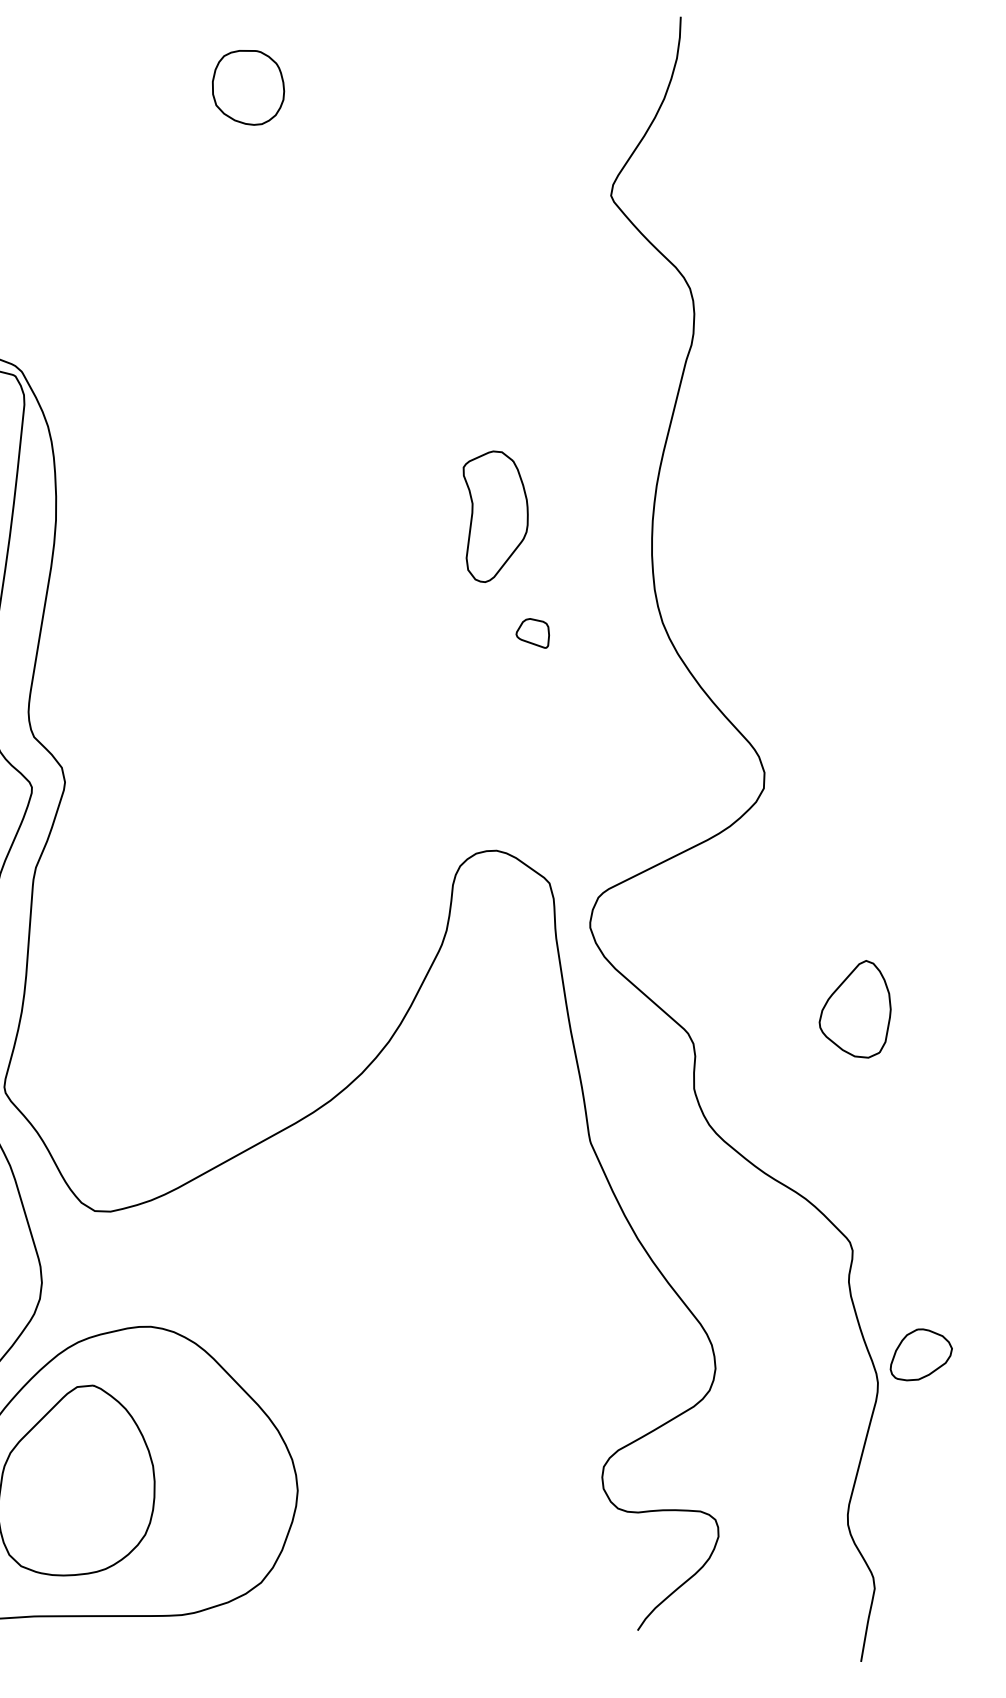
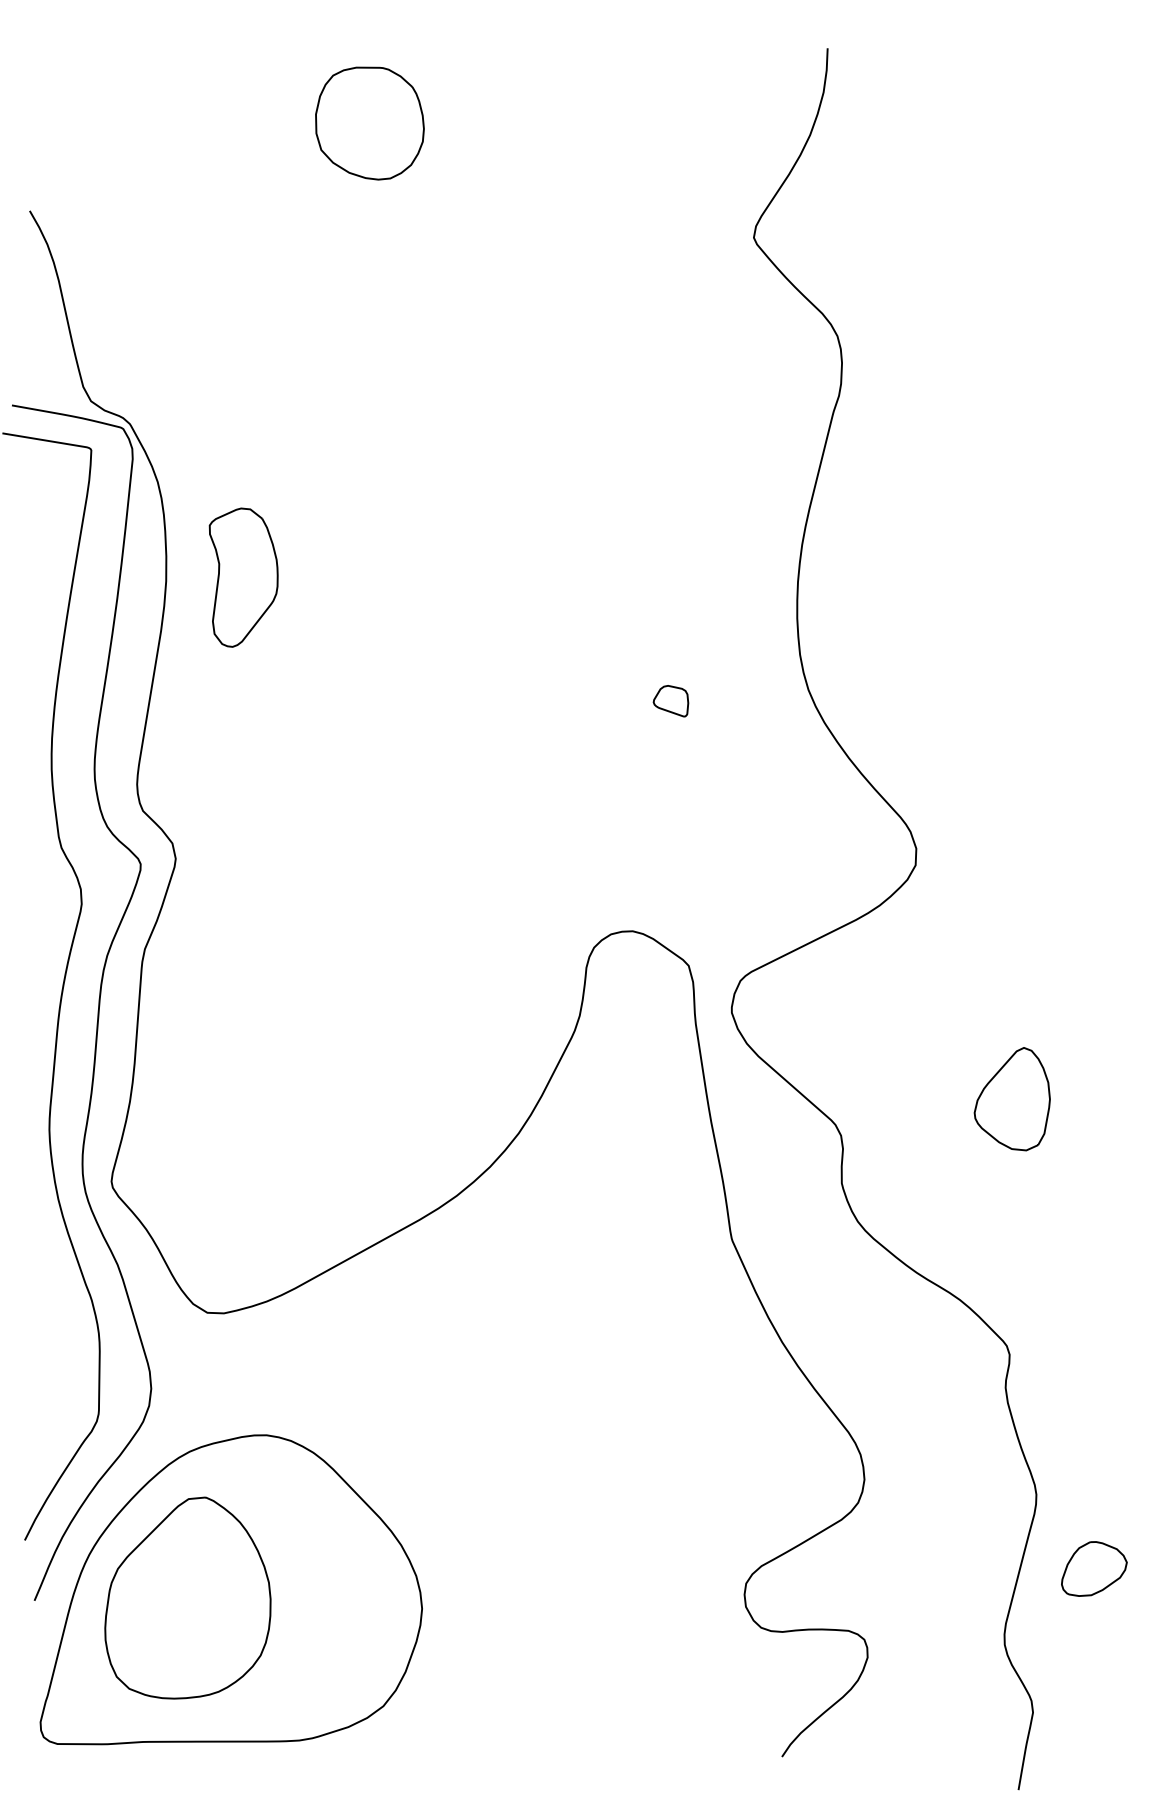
part: (248, 87) -> (369, 123), size x1.43
part: (495, 516) -> (243, 577), moved
part: (921, 1354) -> (1094, 1568), moved

